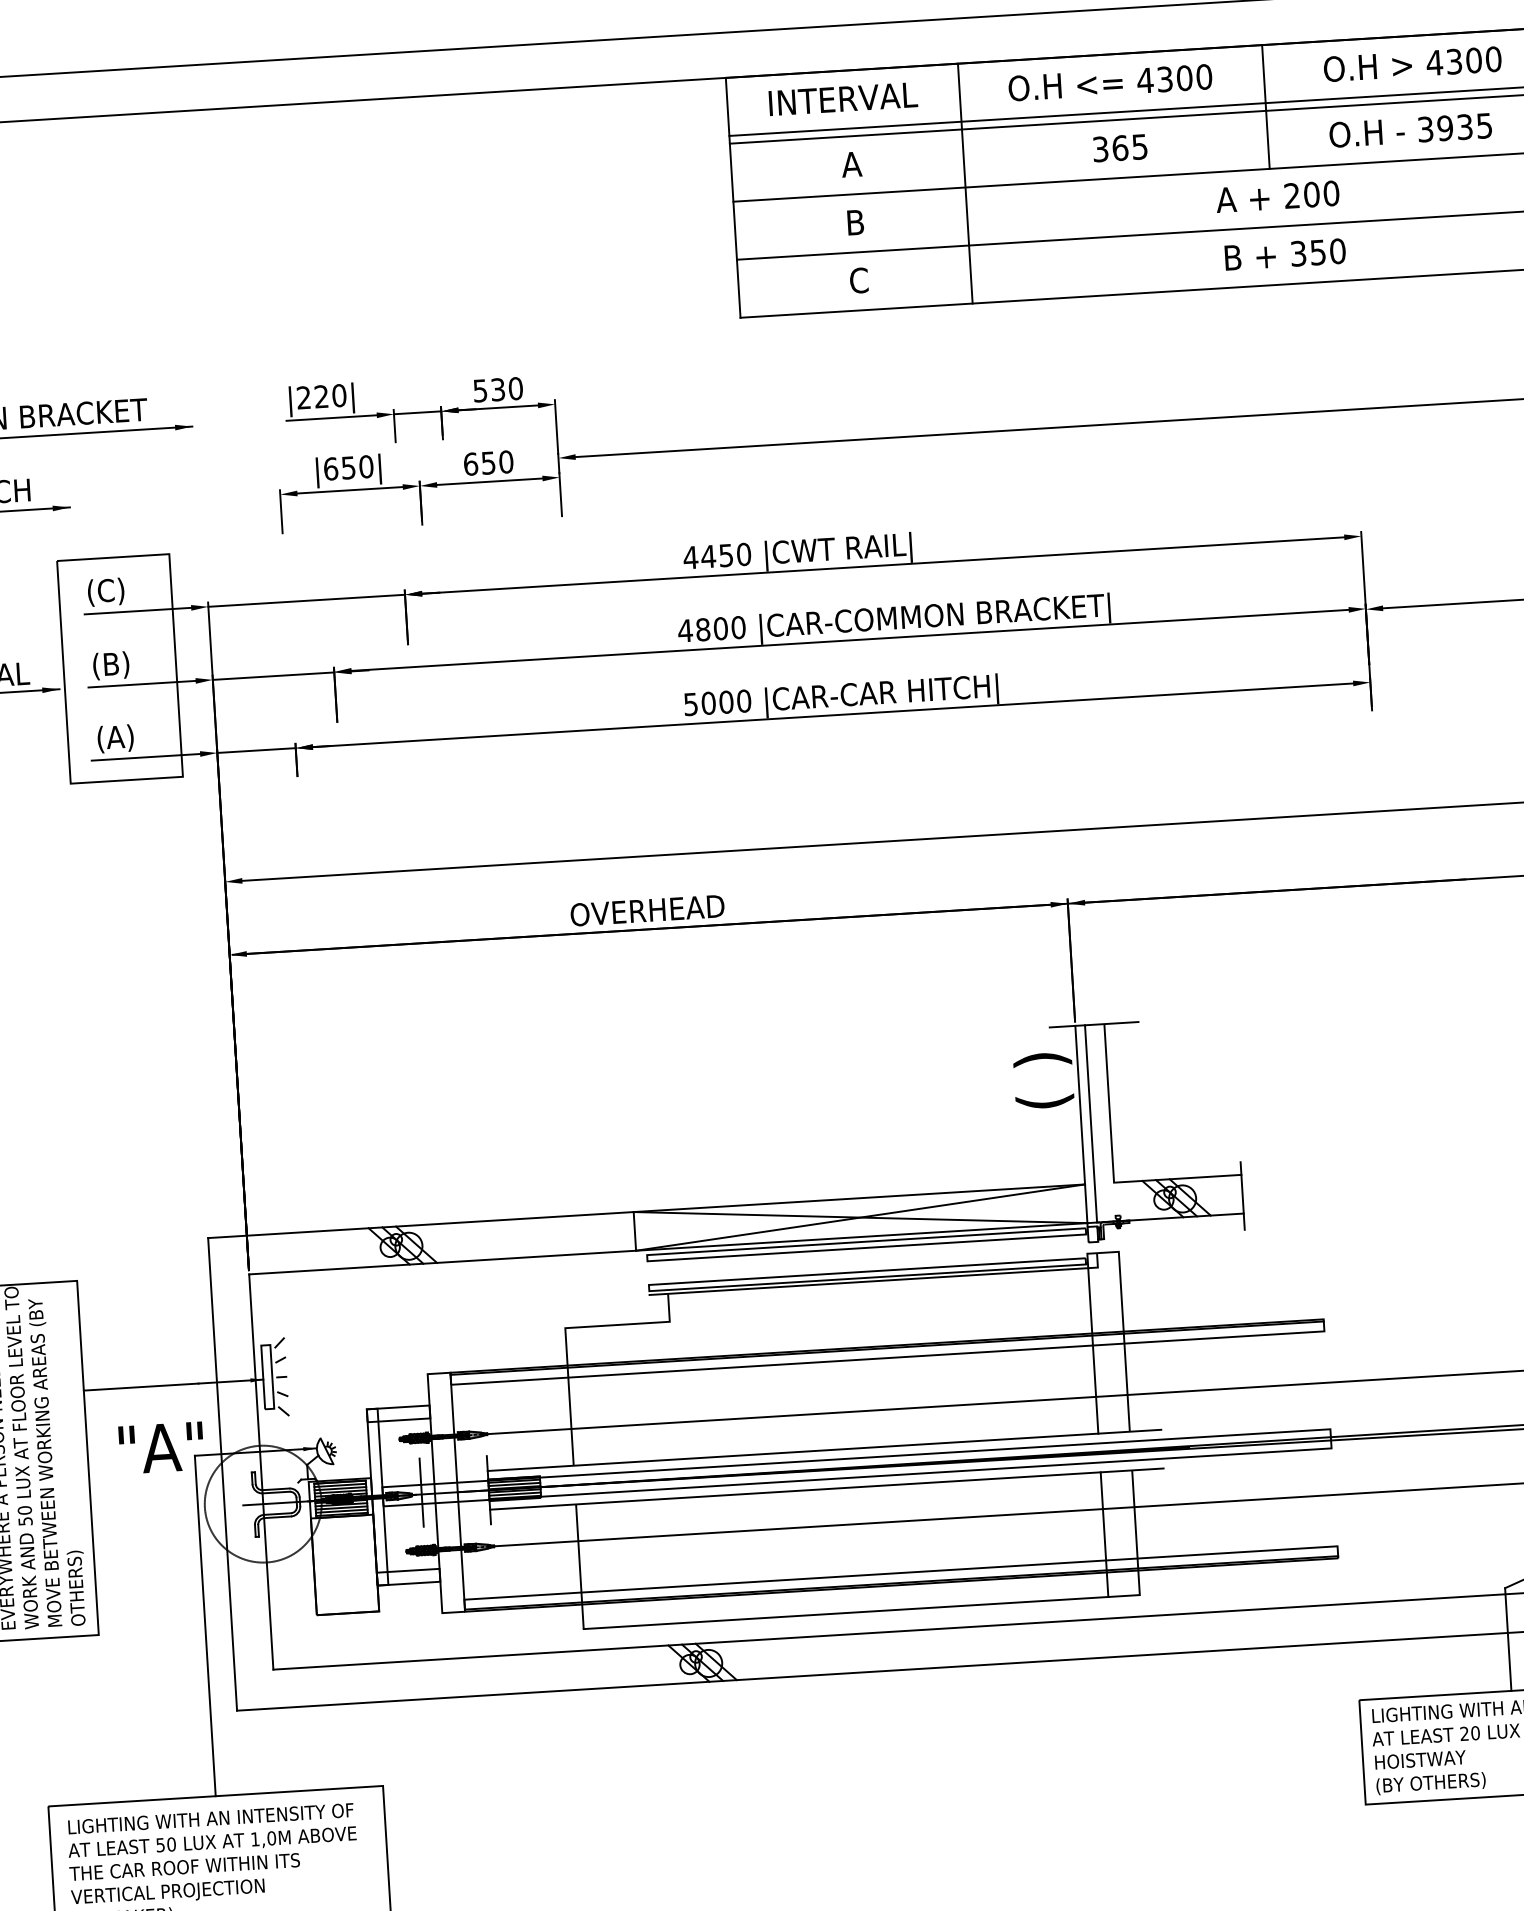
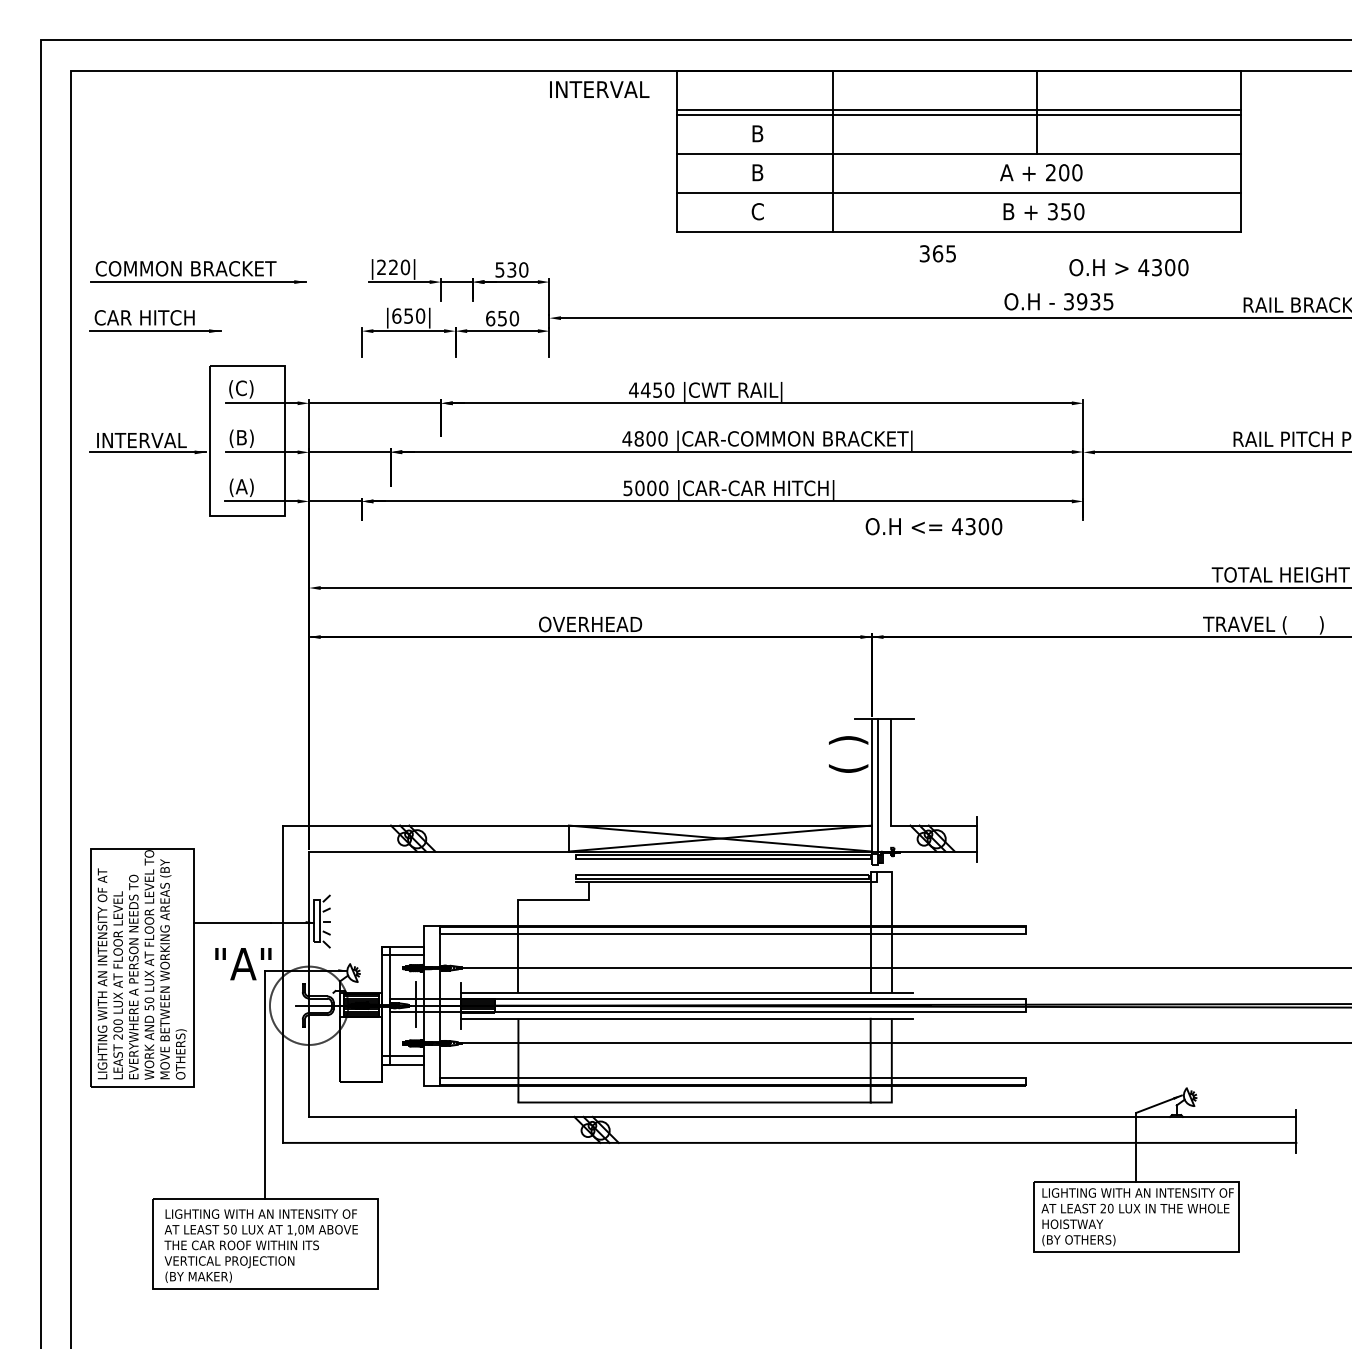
text: (1411, 64) -> (1128, 267), moved
text: (1109, 82) -> (933, 526), moved
text: (843, 98) -> (599, 89), moved
text: (1410, 130) -> (1058, 301), moved
text: (1119, 147) -> (937, 253), moved
text: (851, 164) -> (757, 133), A -> B

